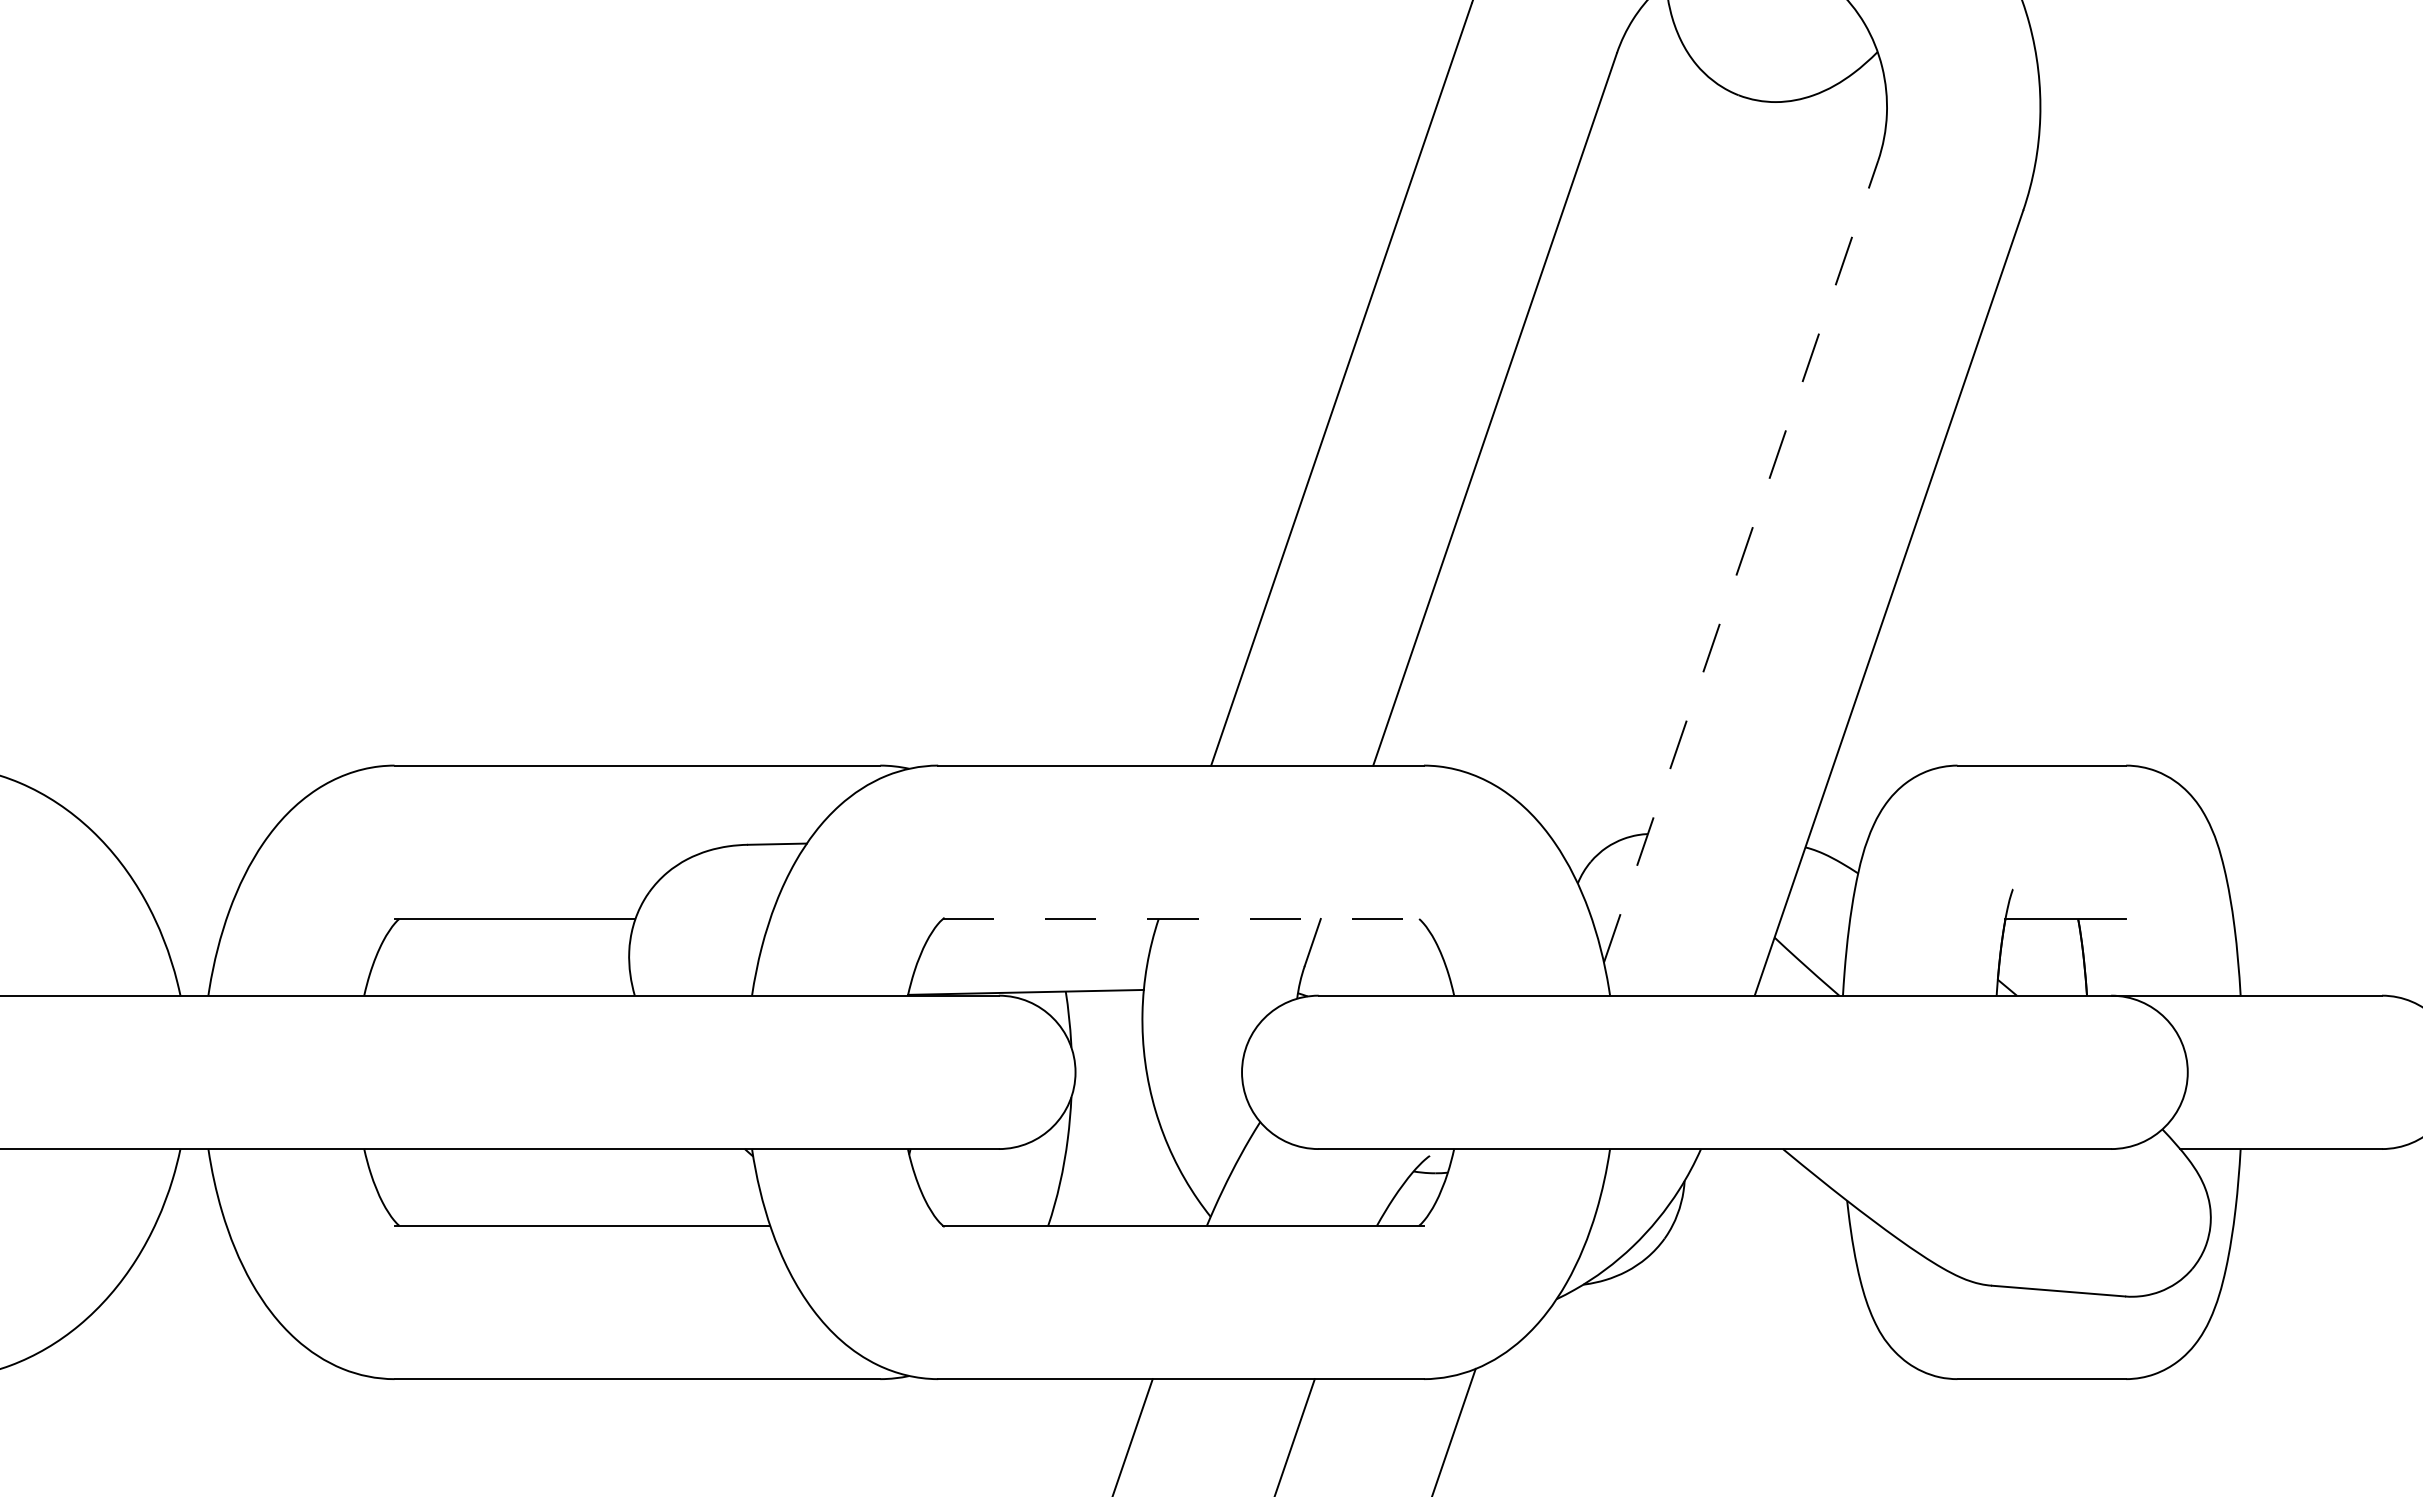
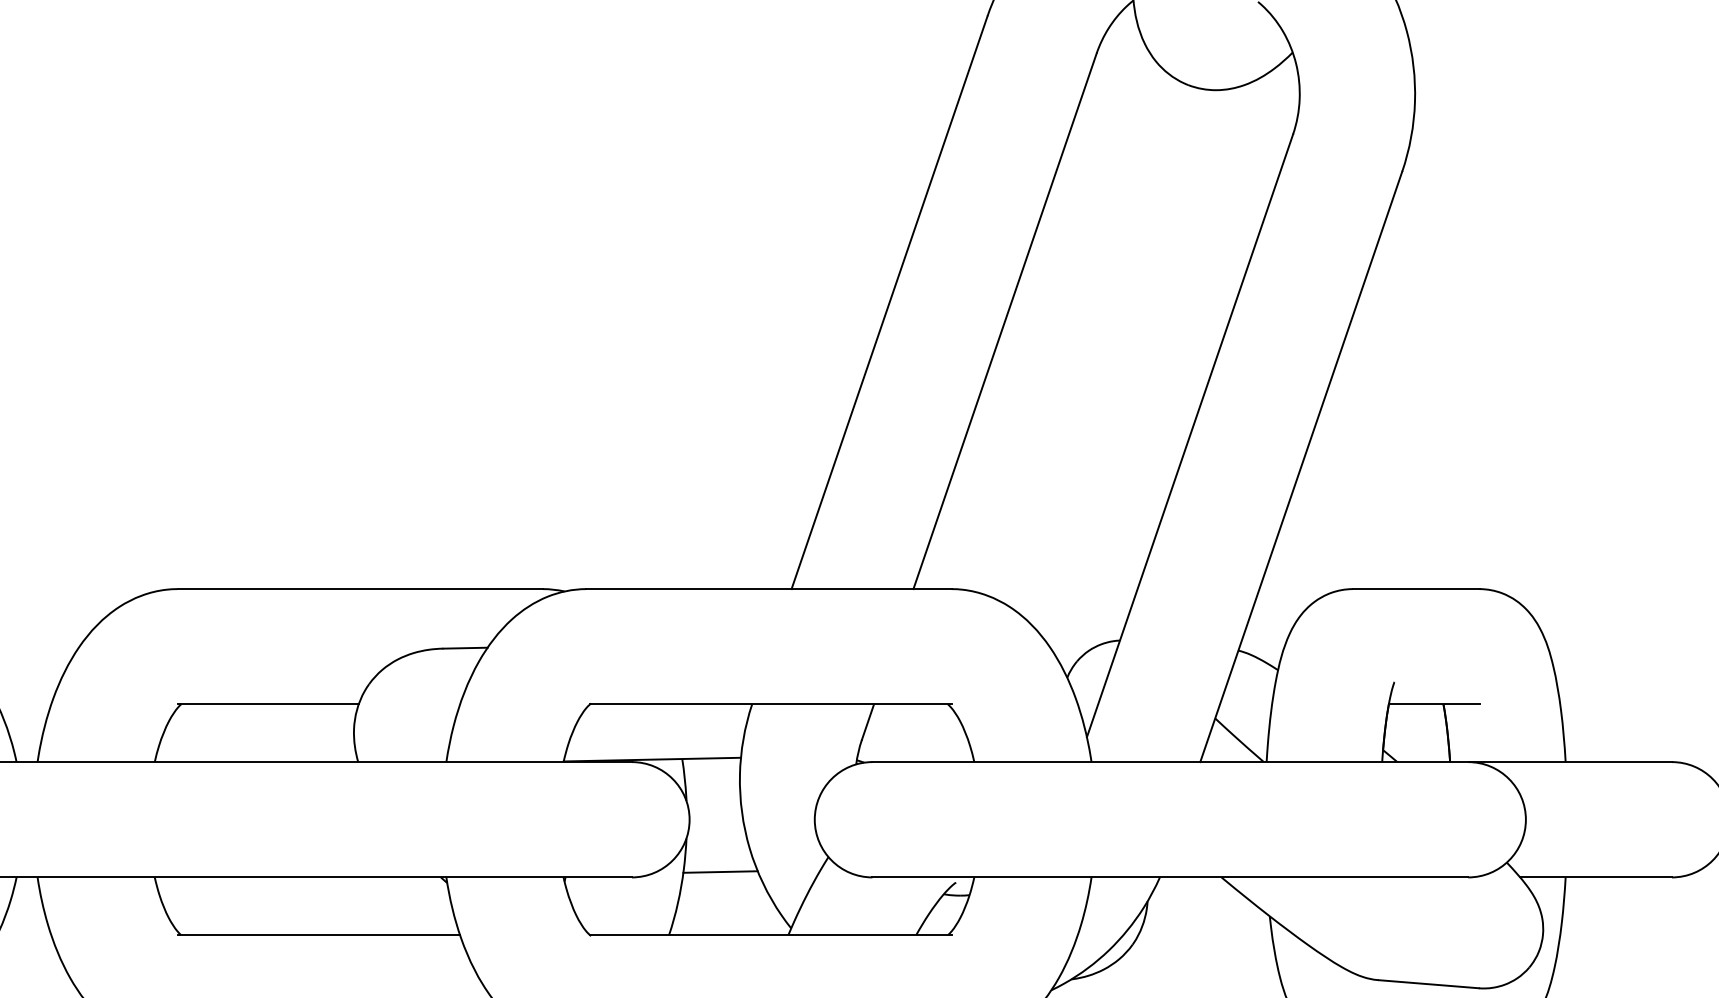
line: (1741, 561) -> (1190, 435), dashed -> solid
line: (1183, 918) -> (770, 704), dashed -> solid
line: (1116, 1141) -> (720, 871), added

